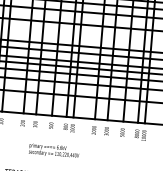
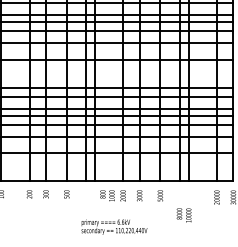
text: (69, 127) -> (107, 195), moved
text: (140, 135) -> (183, 215), moved
text: (54, 150) -> (114, 226), moved

